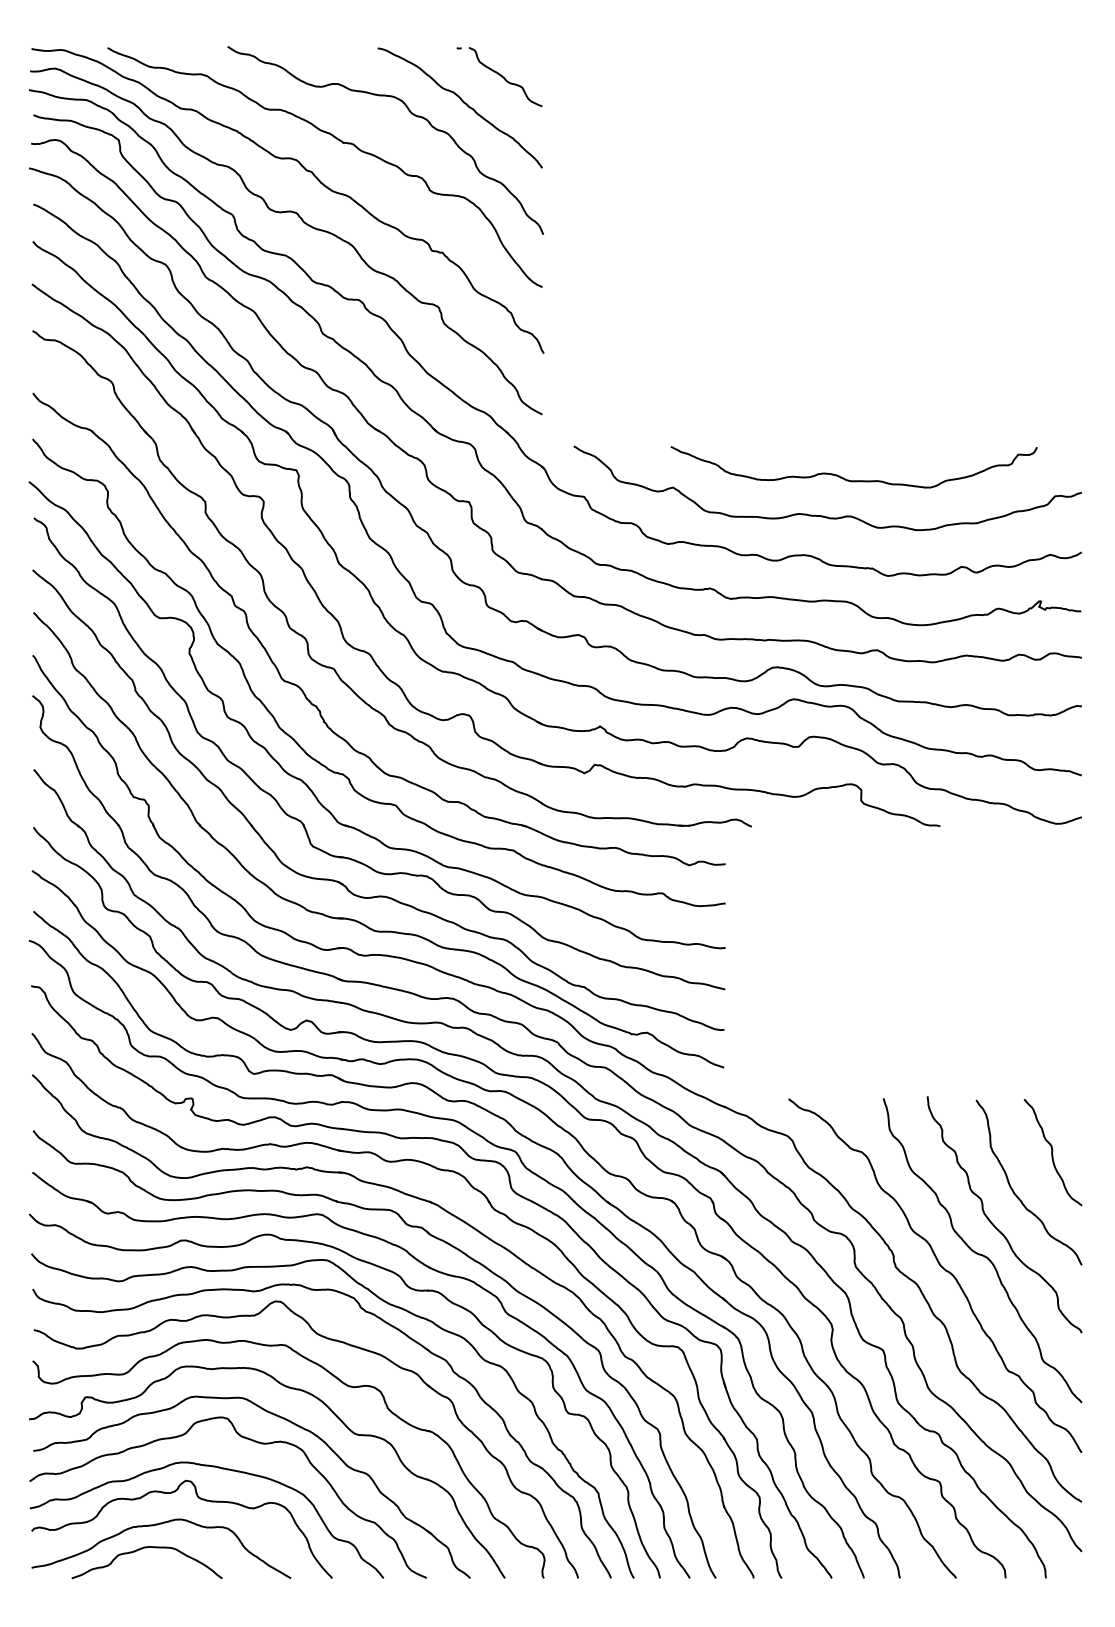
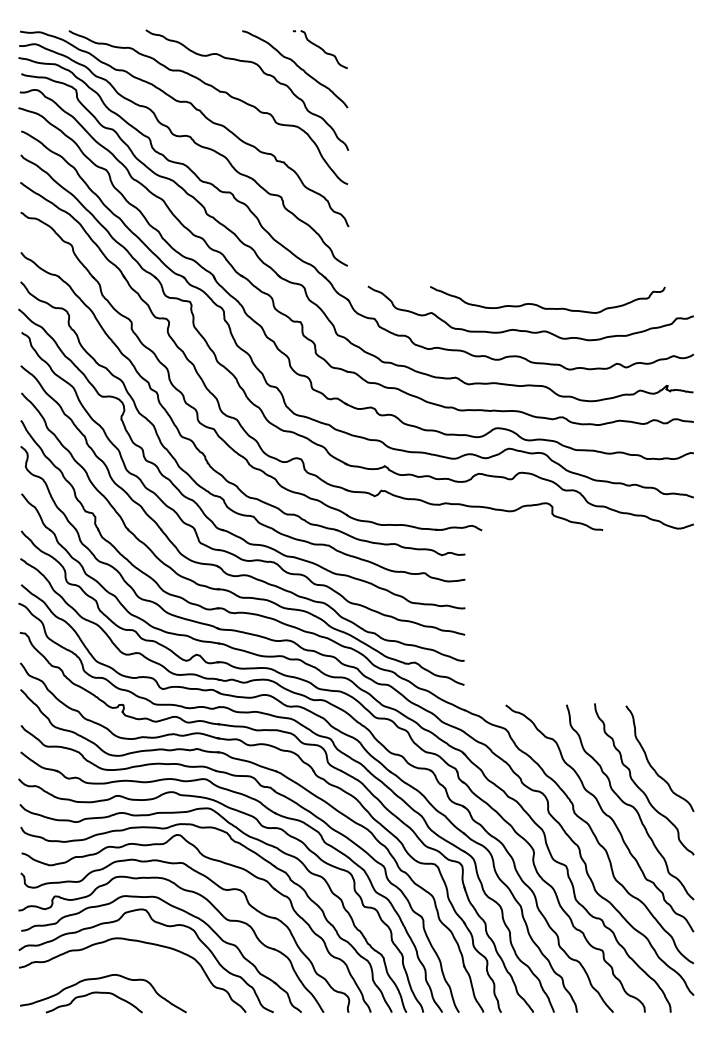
curve: (1053, 1152) -> (675, 739), removed
curve: (197, 1498) -> (126, 961), removed

